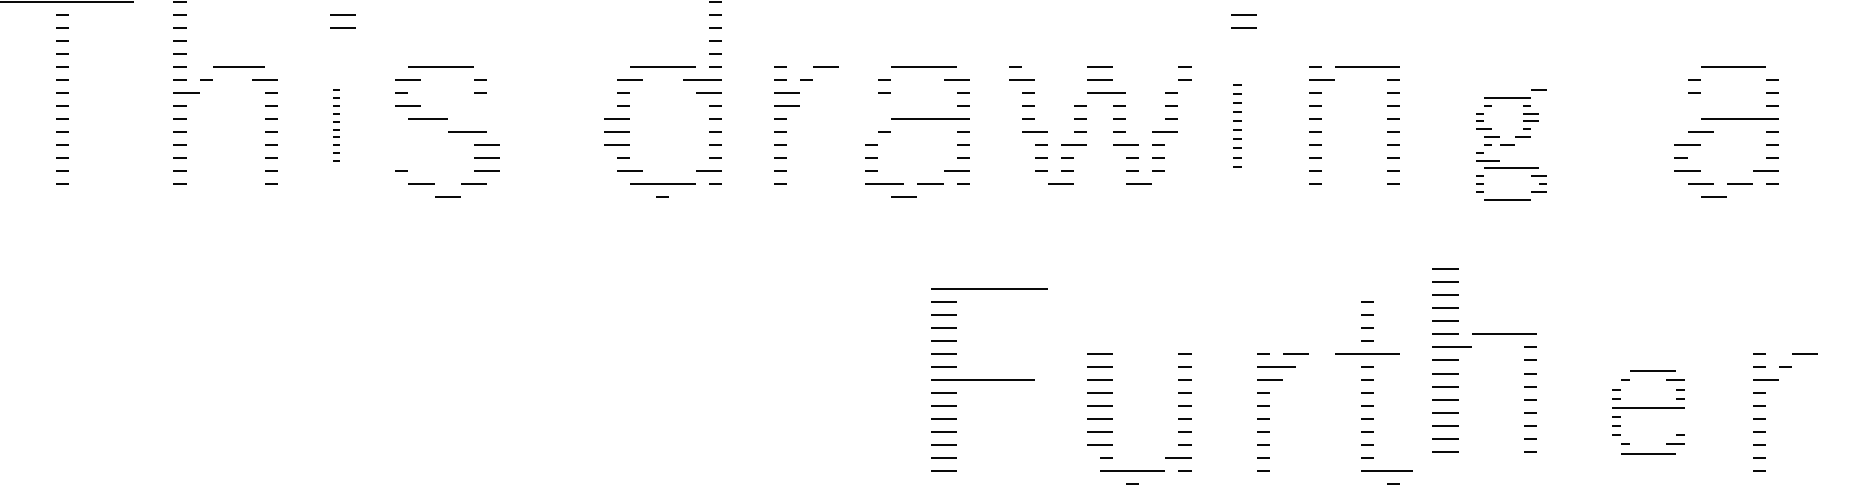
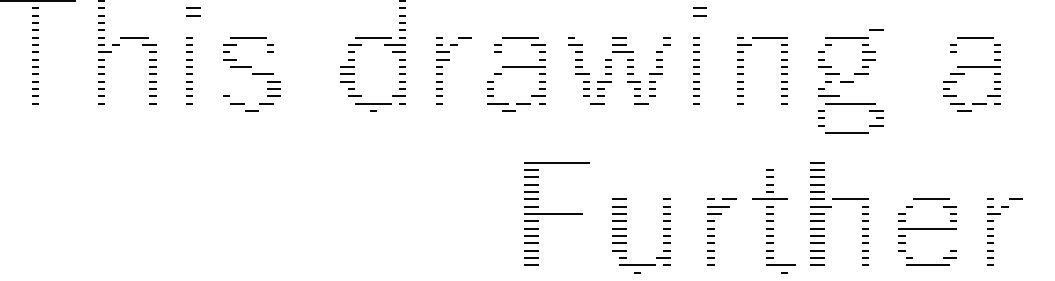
part: (336, 125) -> (189, 70), size x1.67
part: (1237, 125) -> (696, 70), size x1.43
part: (1510, 144) -> (850, 81), size x1.67
part: (1470, 348) -> (831, 207), moved
part: (1647, 411) -> (927, 231), size x1.43

